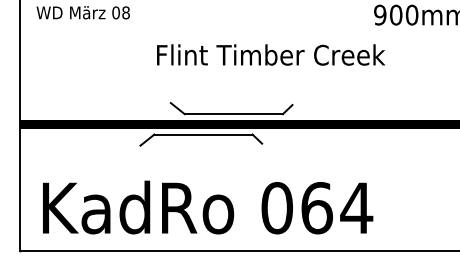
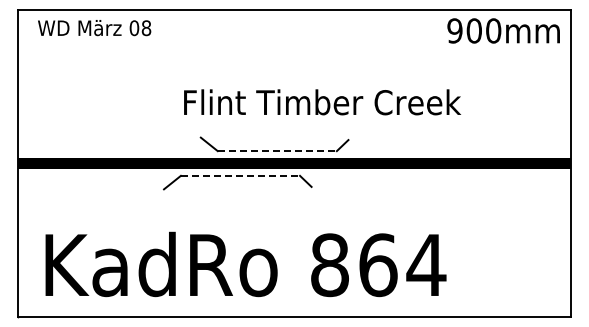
text: (271, 55) -> (322, 102), moved
line: (233, 114) -> (277, 151), solid -> dashed
line: (203, 134) -> (240, 175), solid -> dashed
text: (277, 207) -> (330, 264), 064 -> 864

